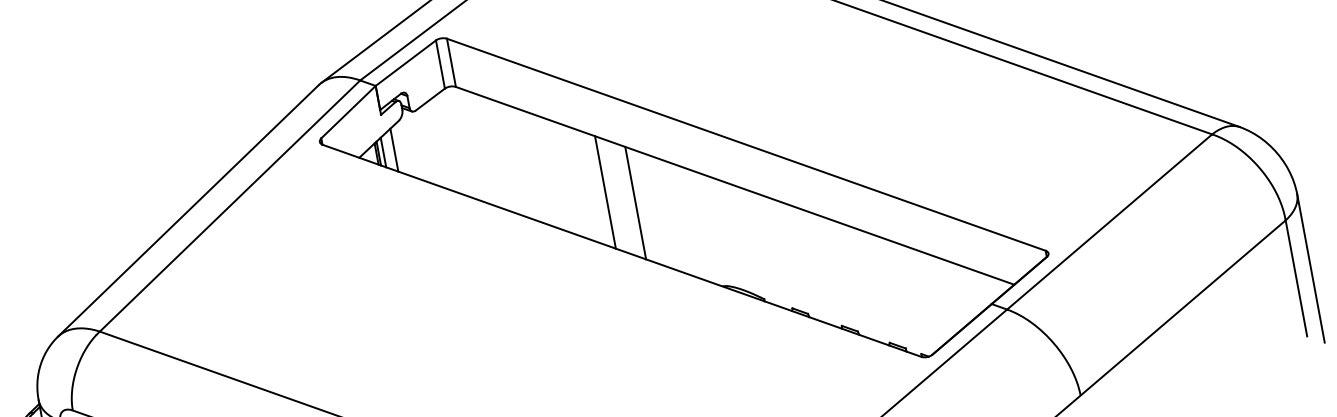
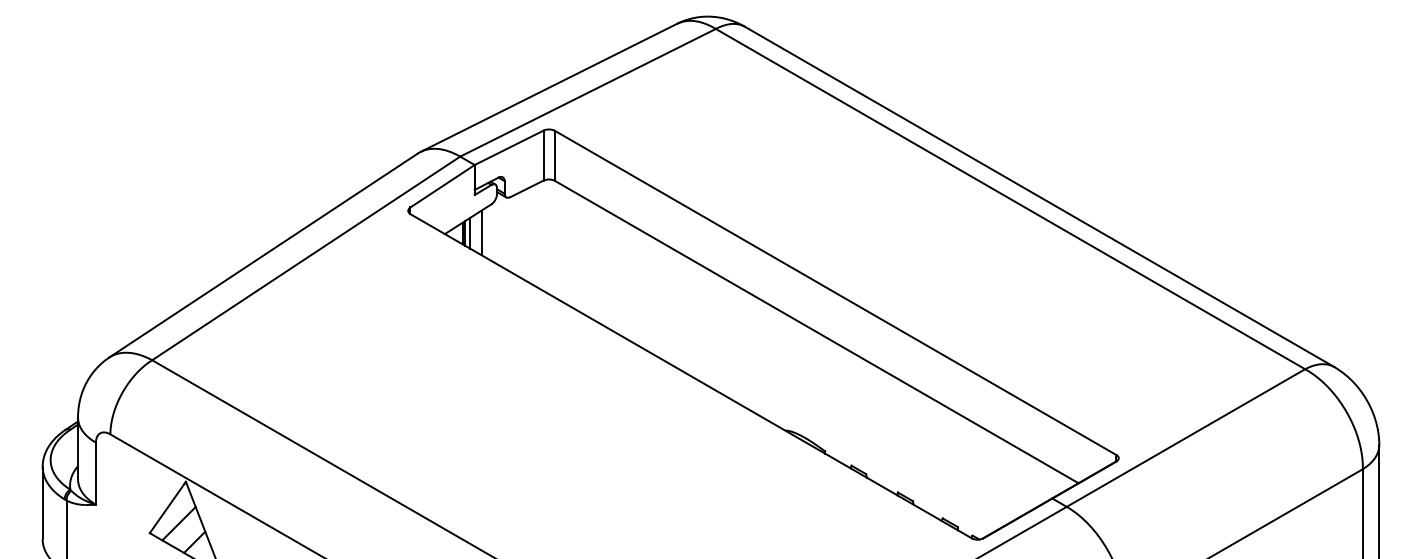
line: (605, 192) -> (685, 314), removed
line: (635, 202) -> (713, 330), removed

